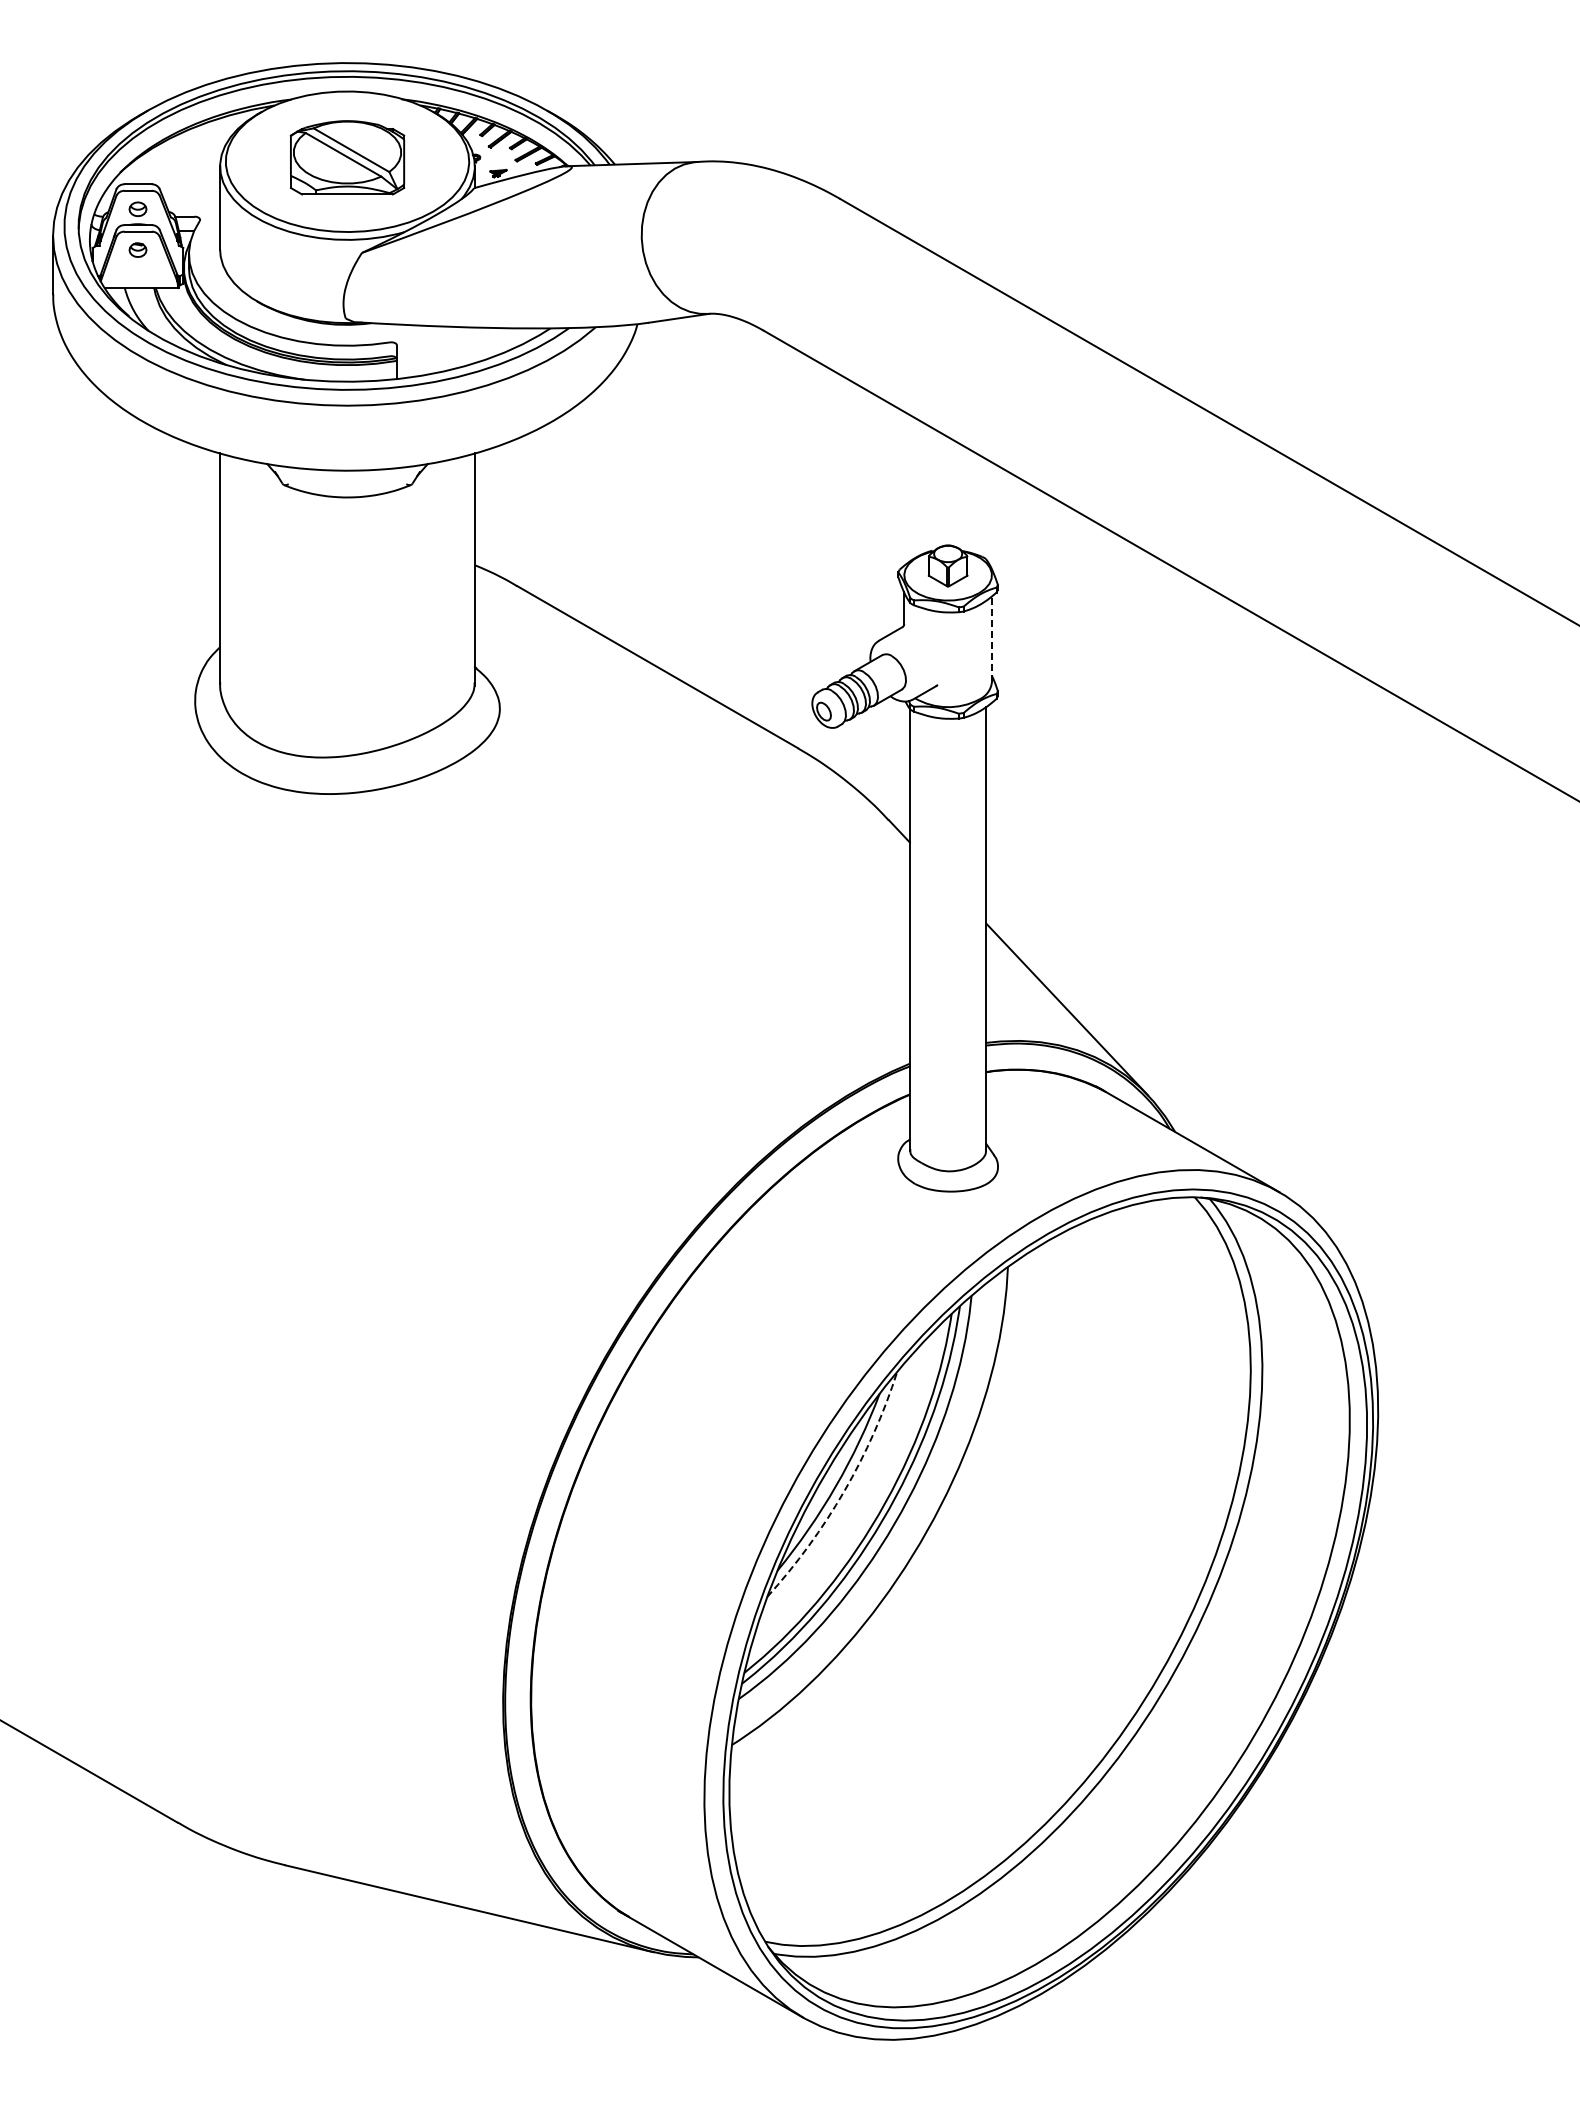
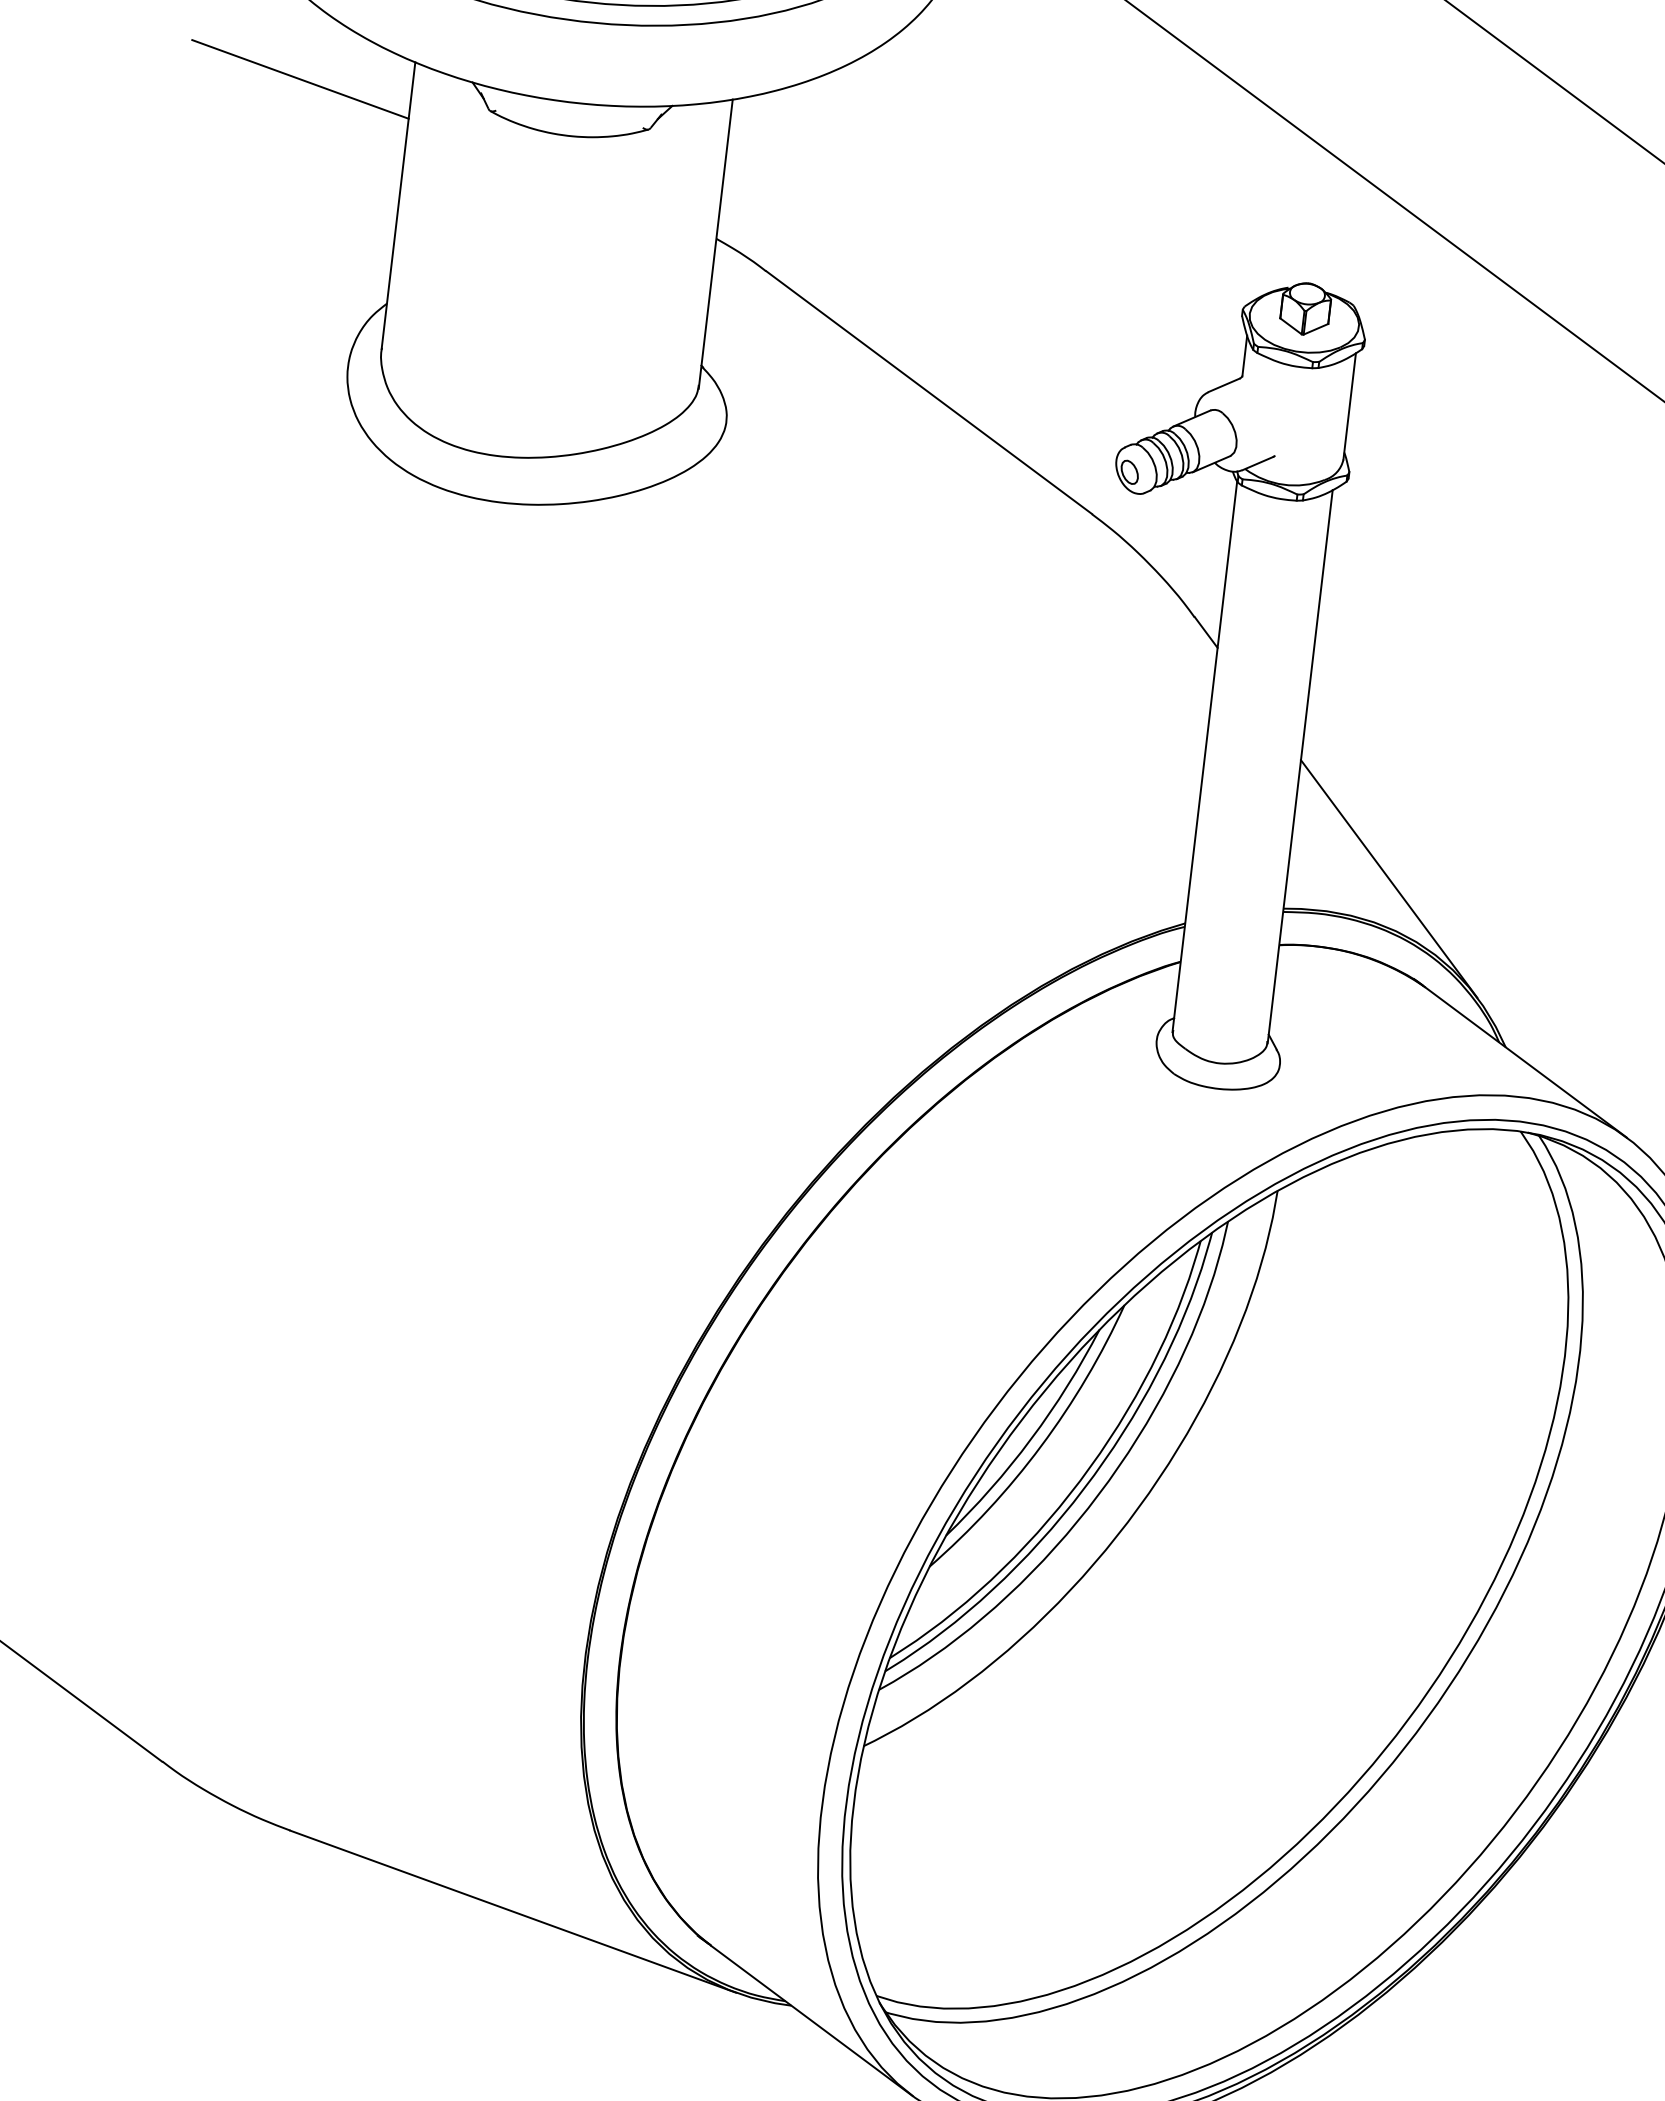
line: (130, 477) -> (300, 79), added
line: (992, 639) -> (1350, 407), dashed -> solid
arc: (844, 1491) -> (1041, 1446), dashed -> solid

